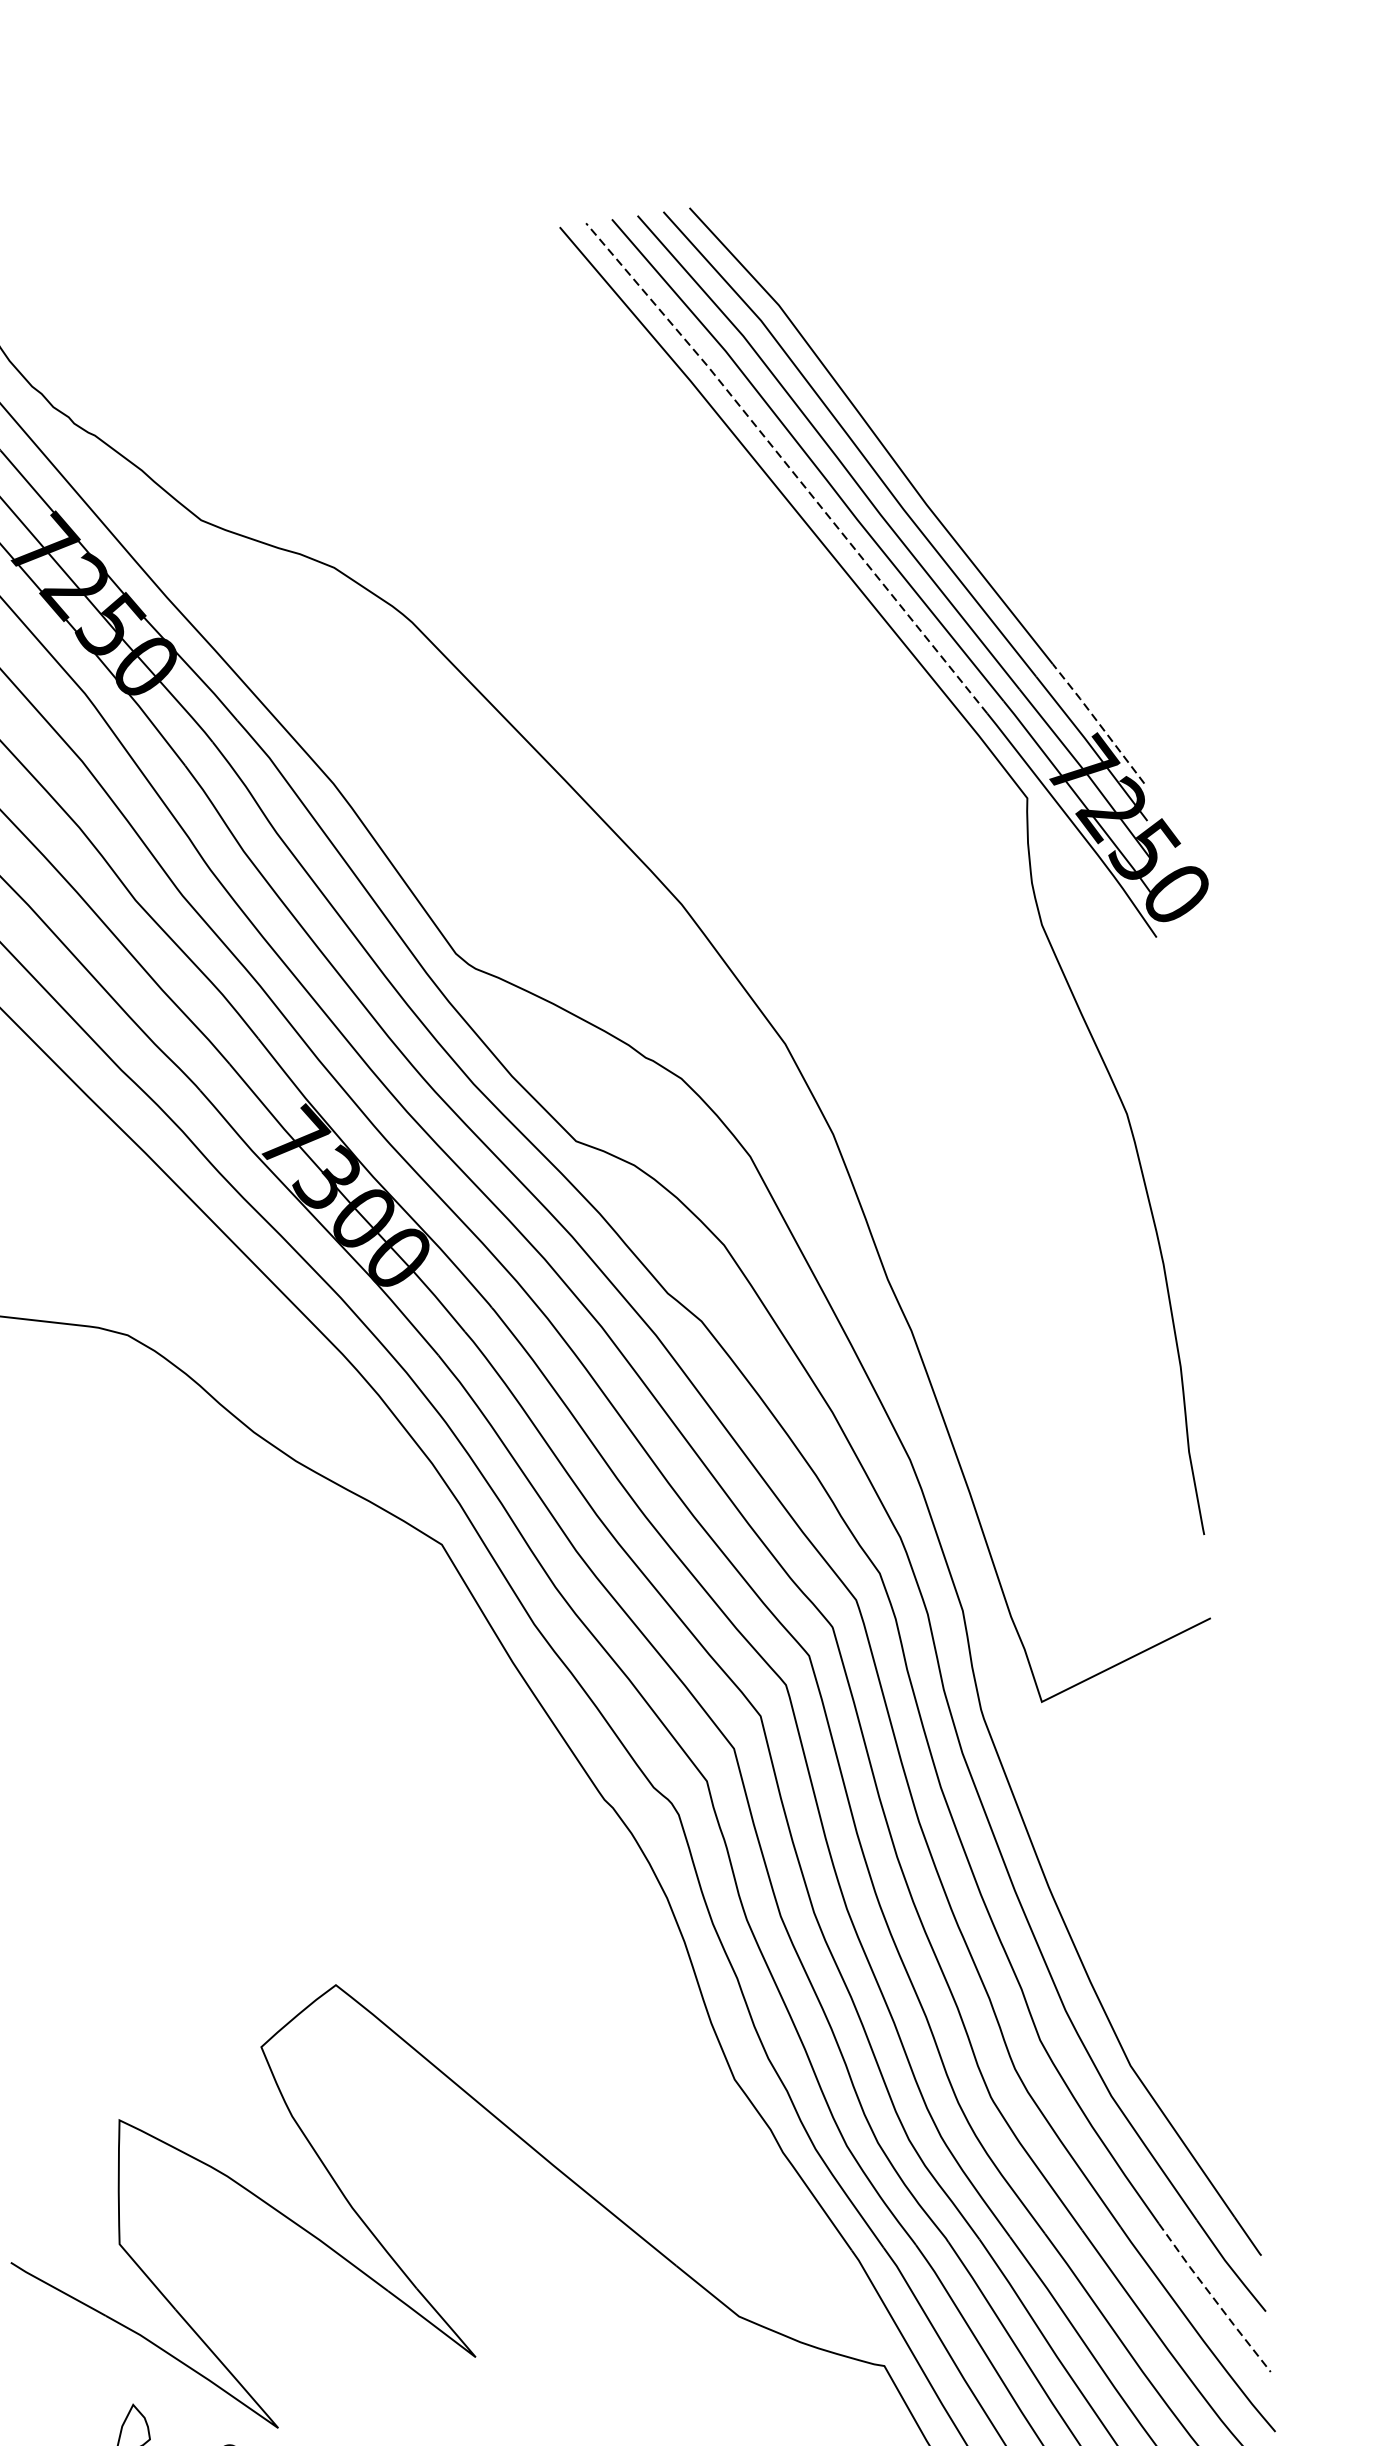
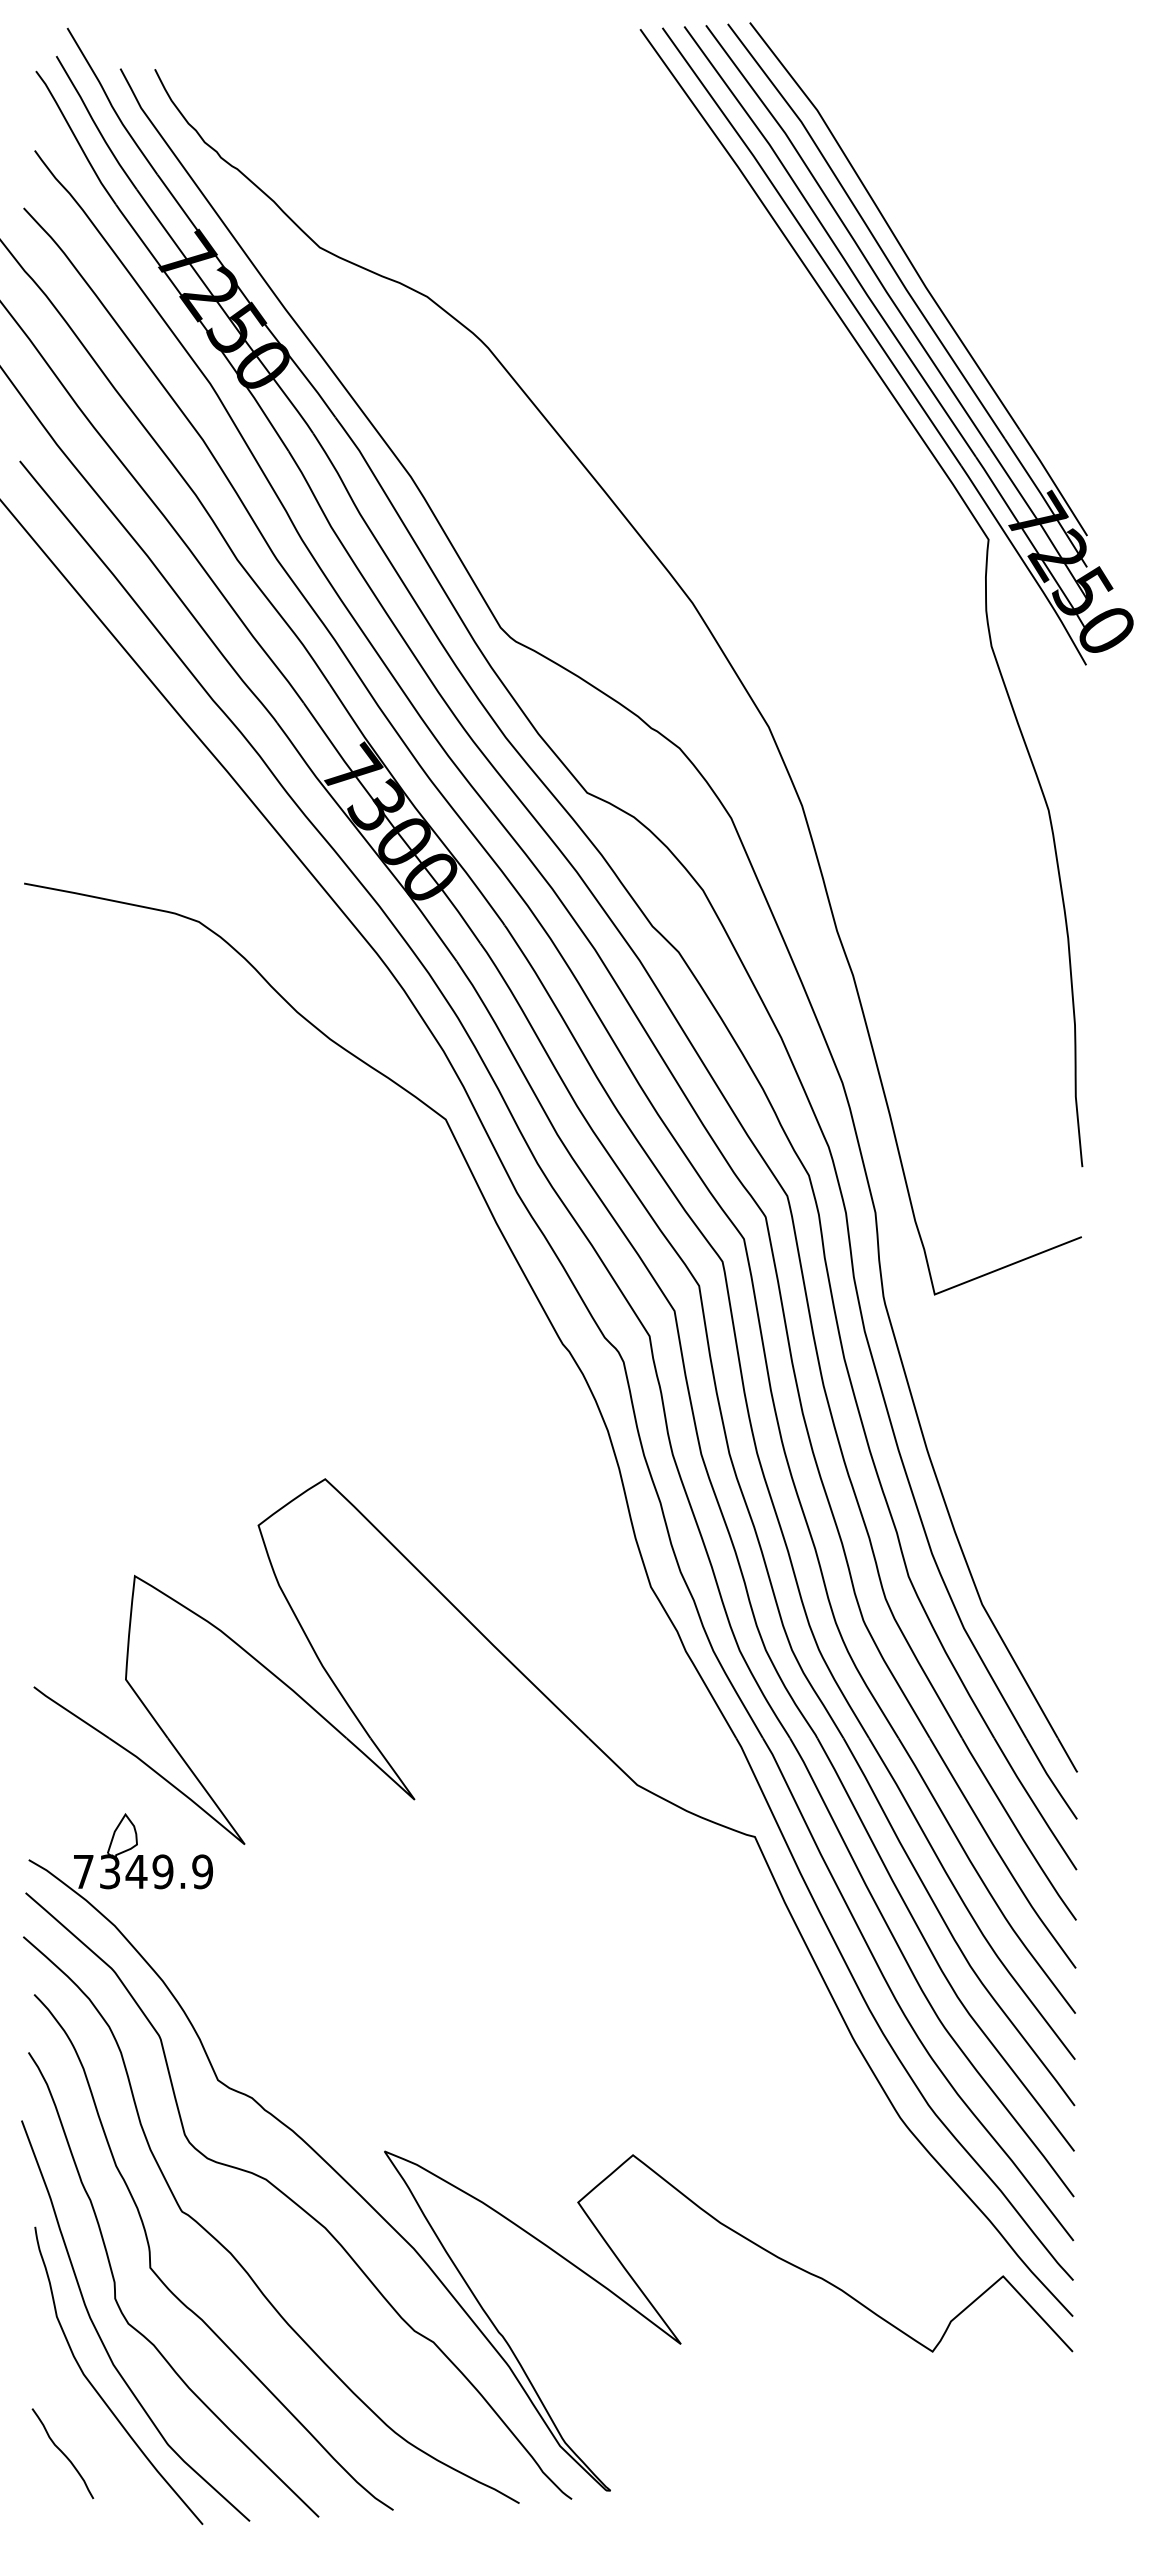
line: (788, 465) -> (813, 244), dashed -> solid
line: (1098, 723) -> (1053, 482), dashed -> solid
line: (1214, 2299) -> (1035, 1805), dashed -> solid

